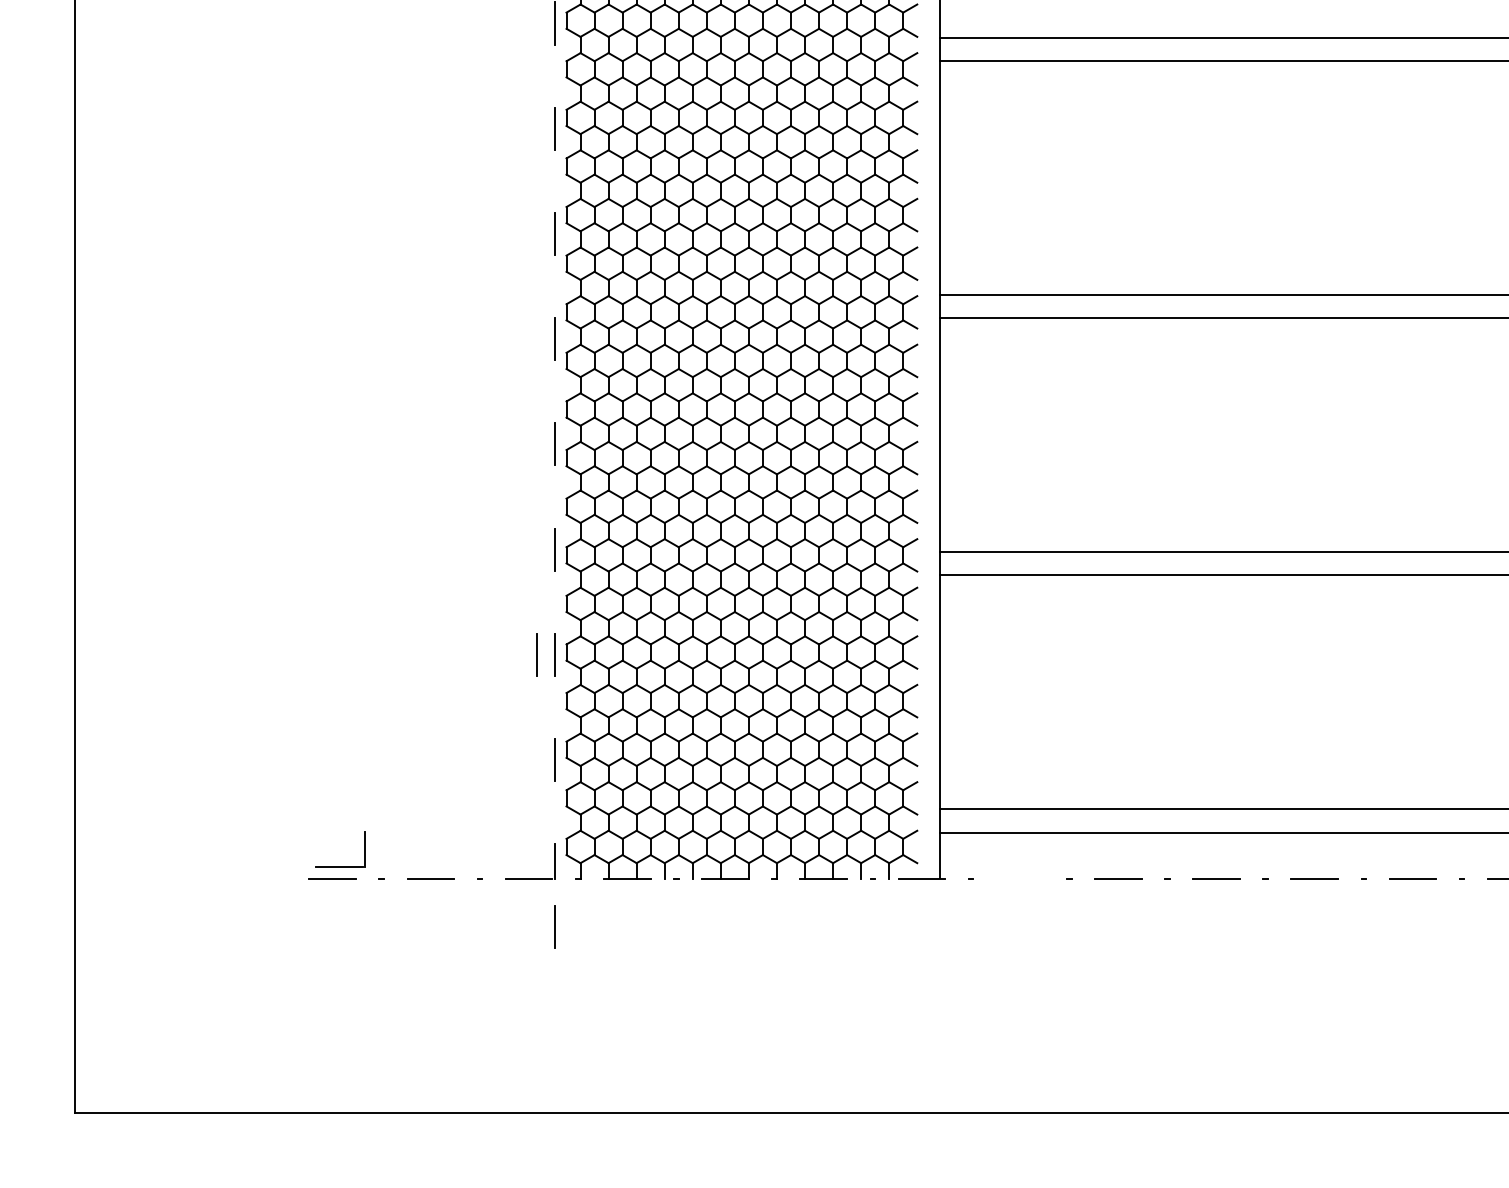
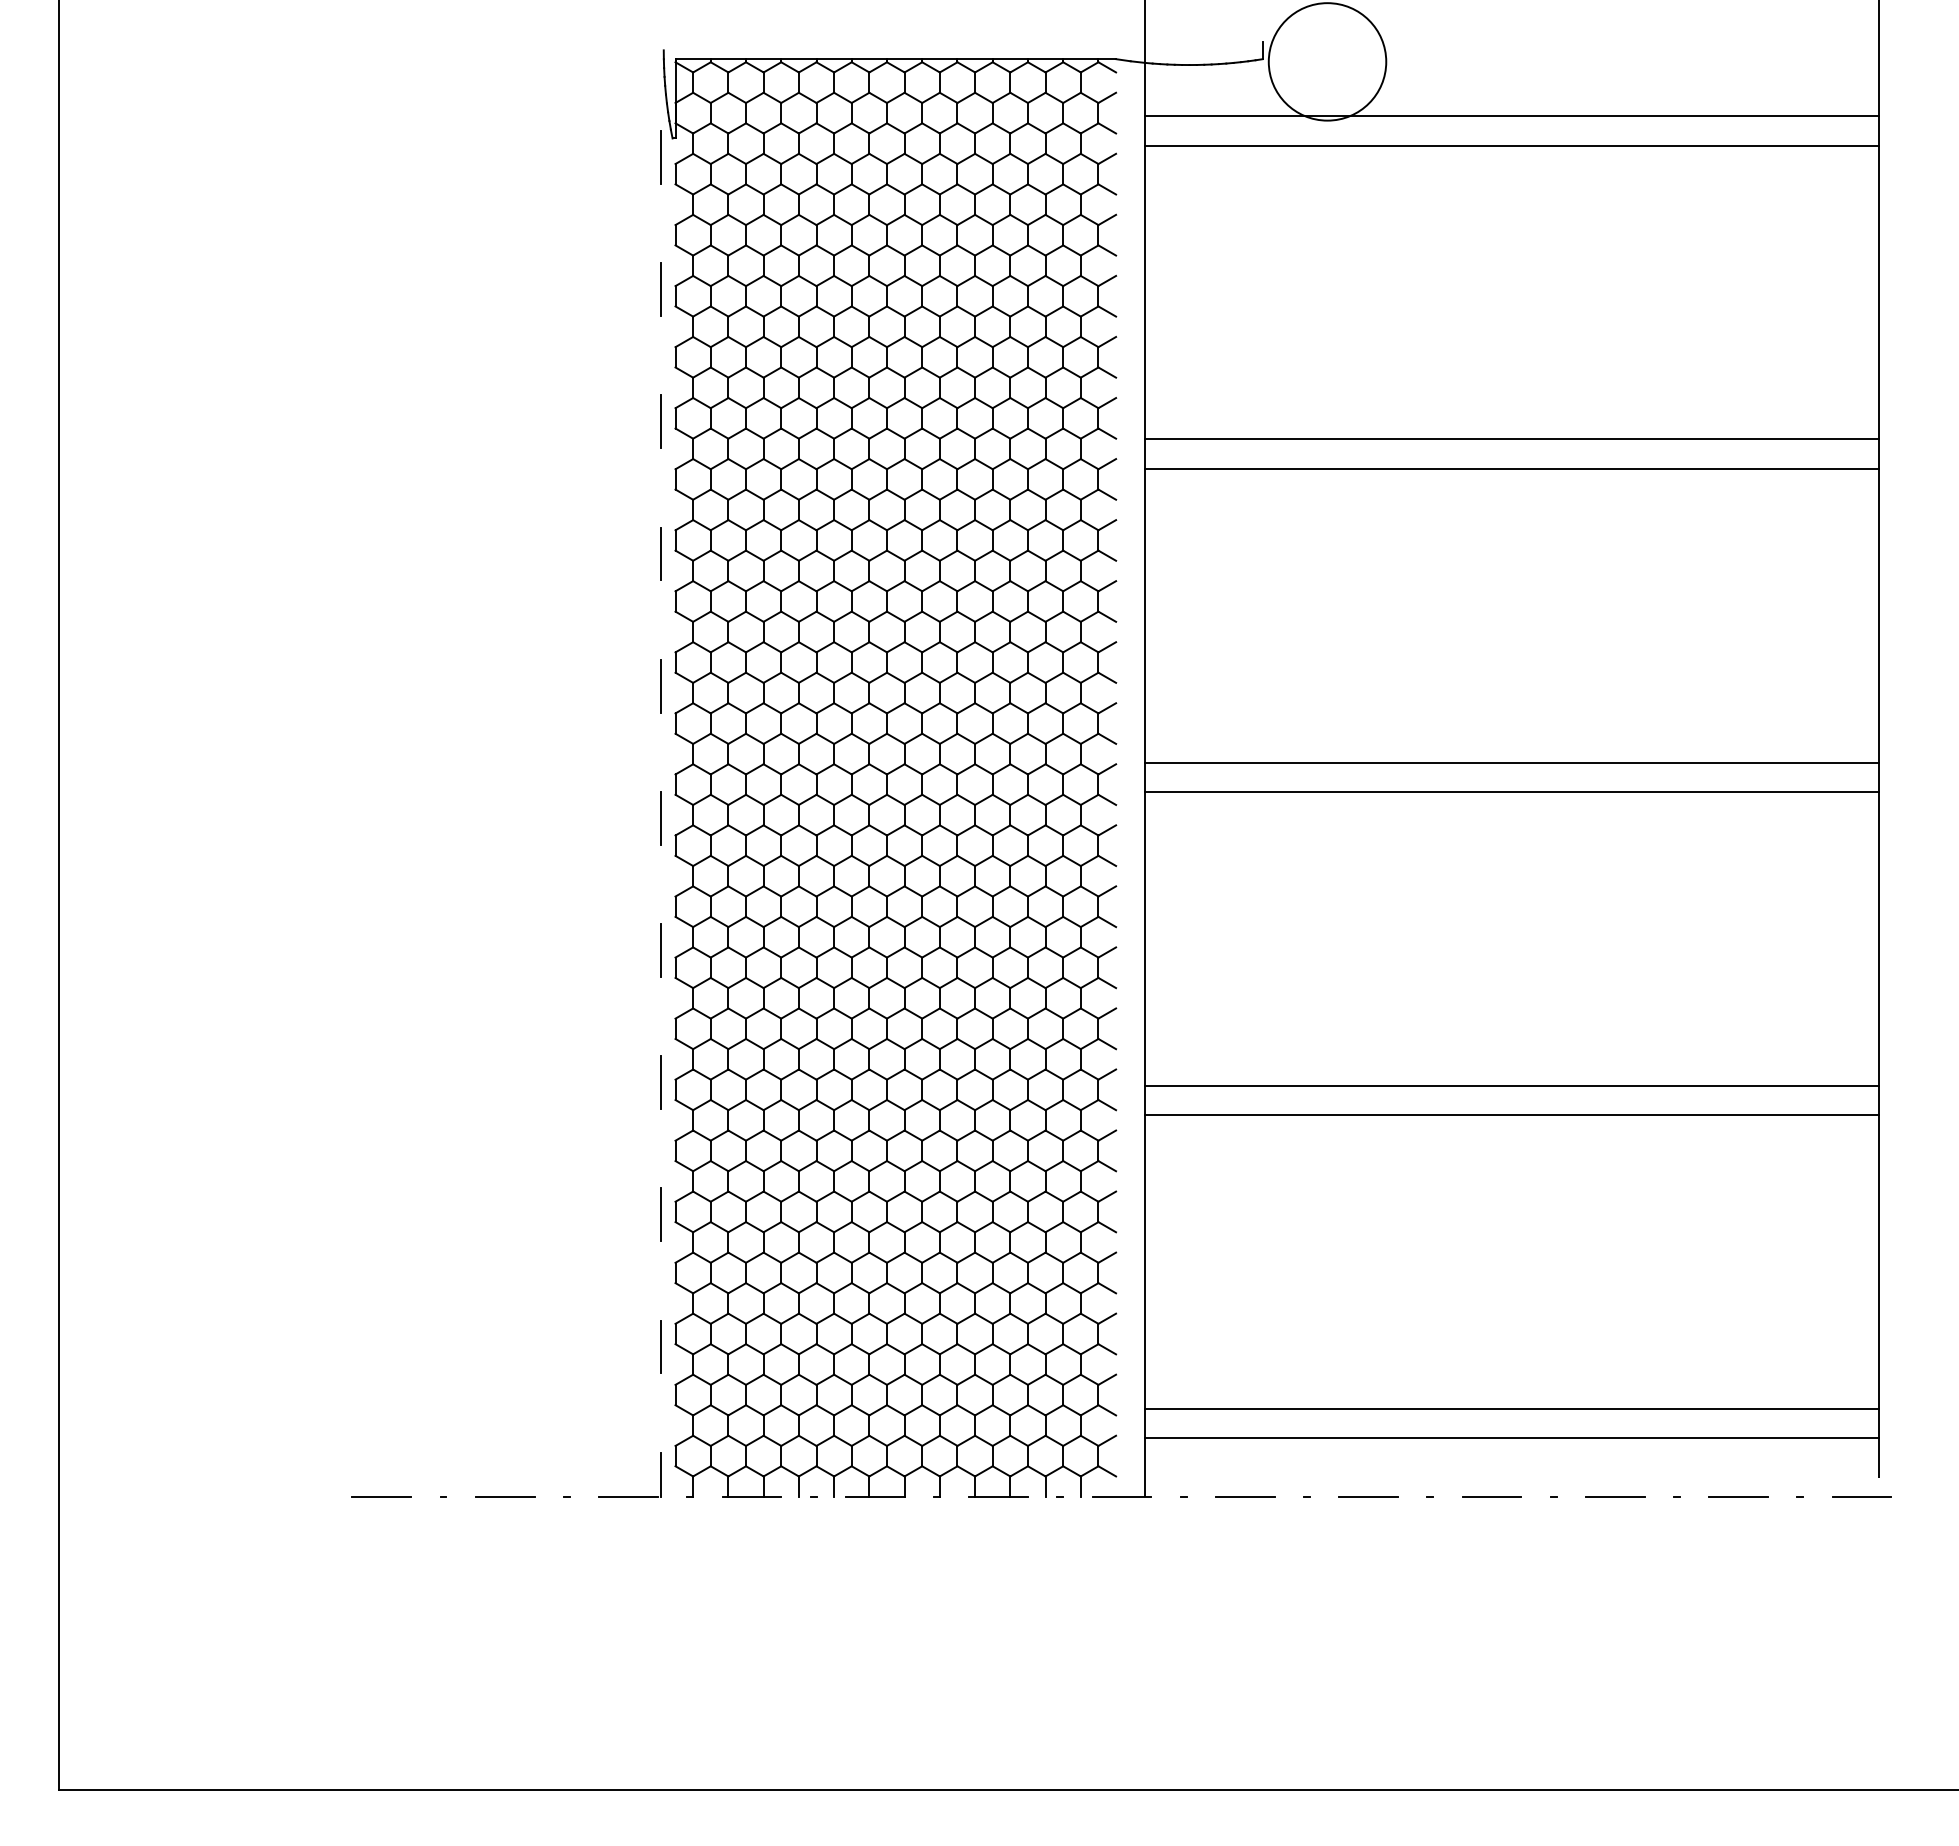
line: (537, 654) -> (638, 1214), removed
part: (340, 866) -> (391, 1480), removed
line: (1020, 879) -> (1245, 1496), added
line: (554, 926) -> (660, 1556), removed

